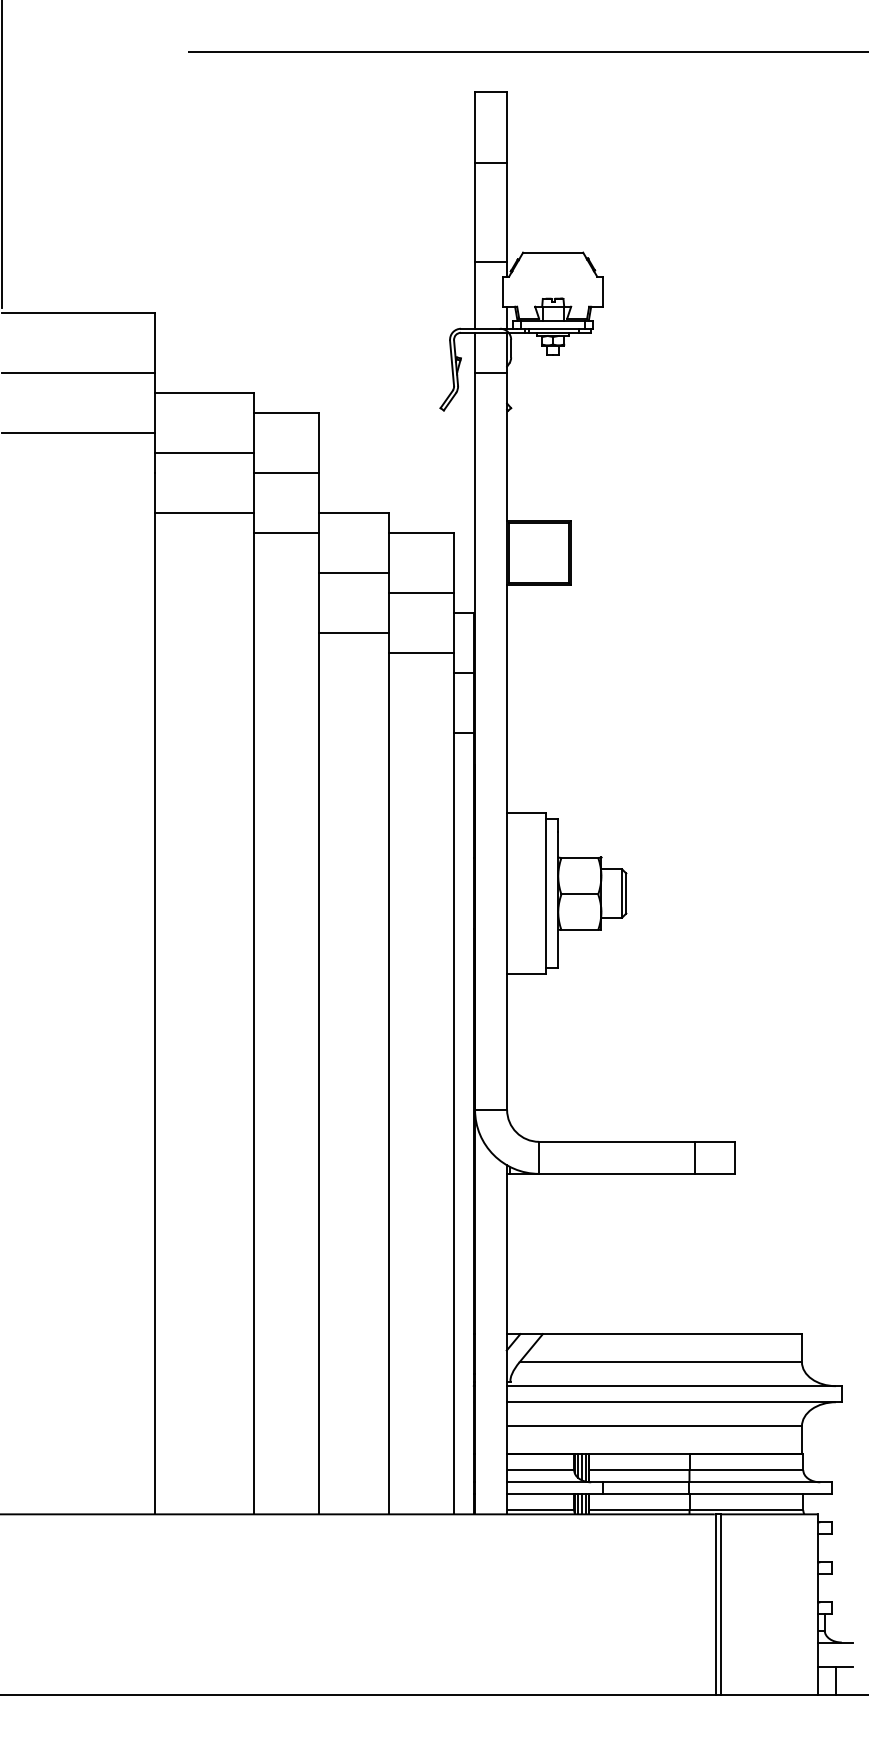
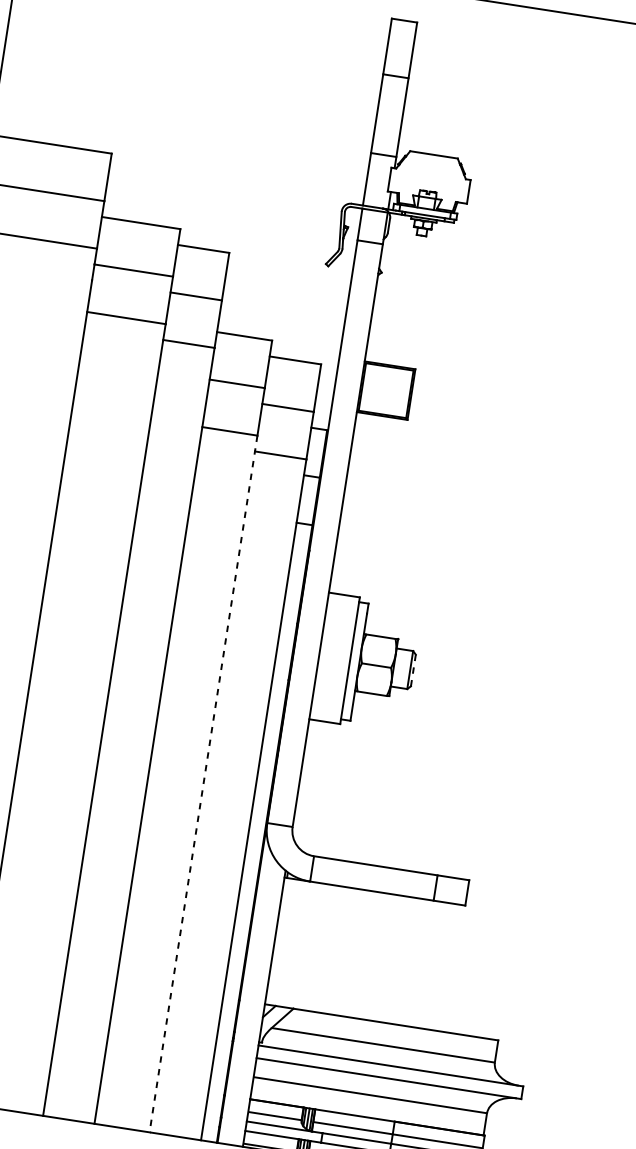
line: (626, 894) -> (413, 671), solid -> dashed
line: (388, 1073) -> (203, 783), solid -> dashed

